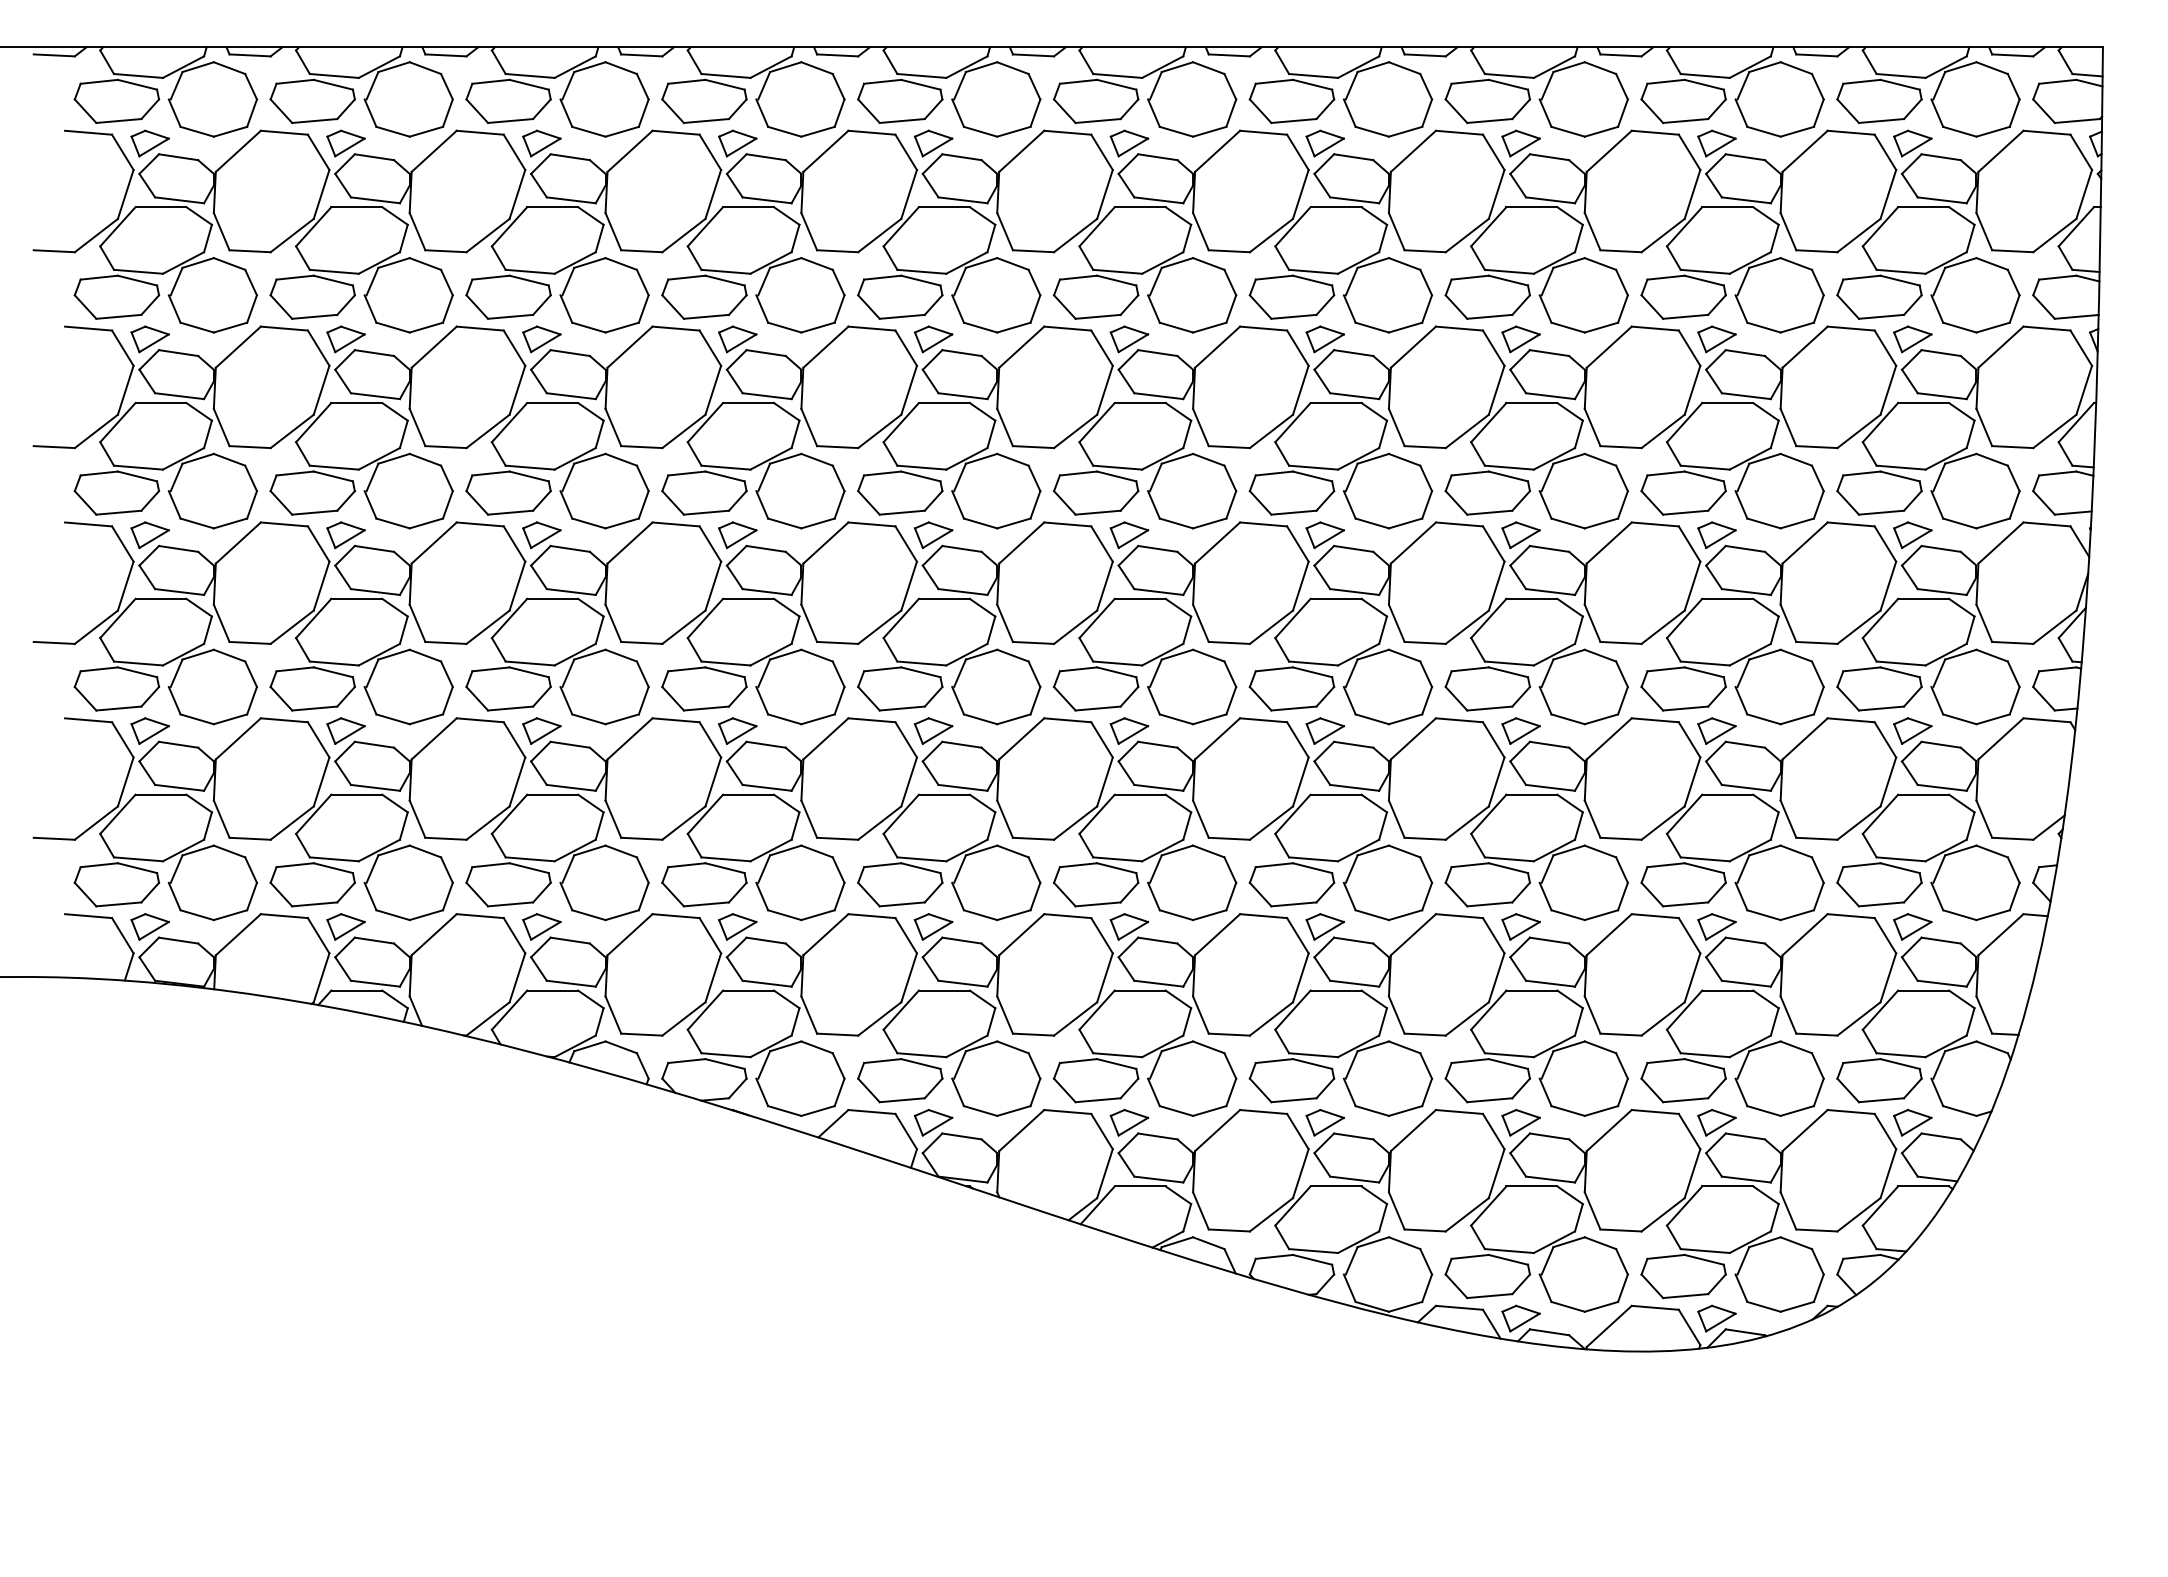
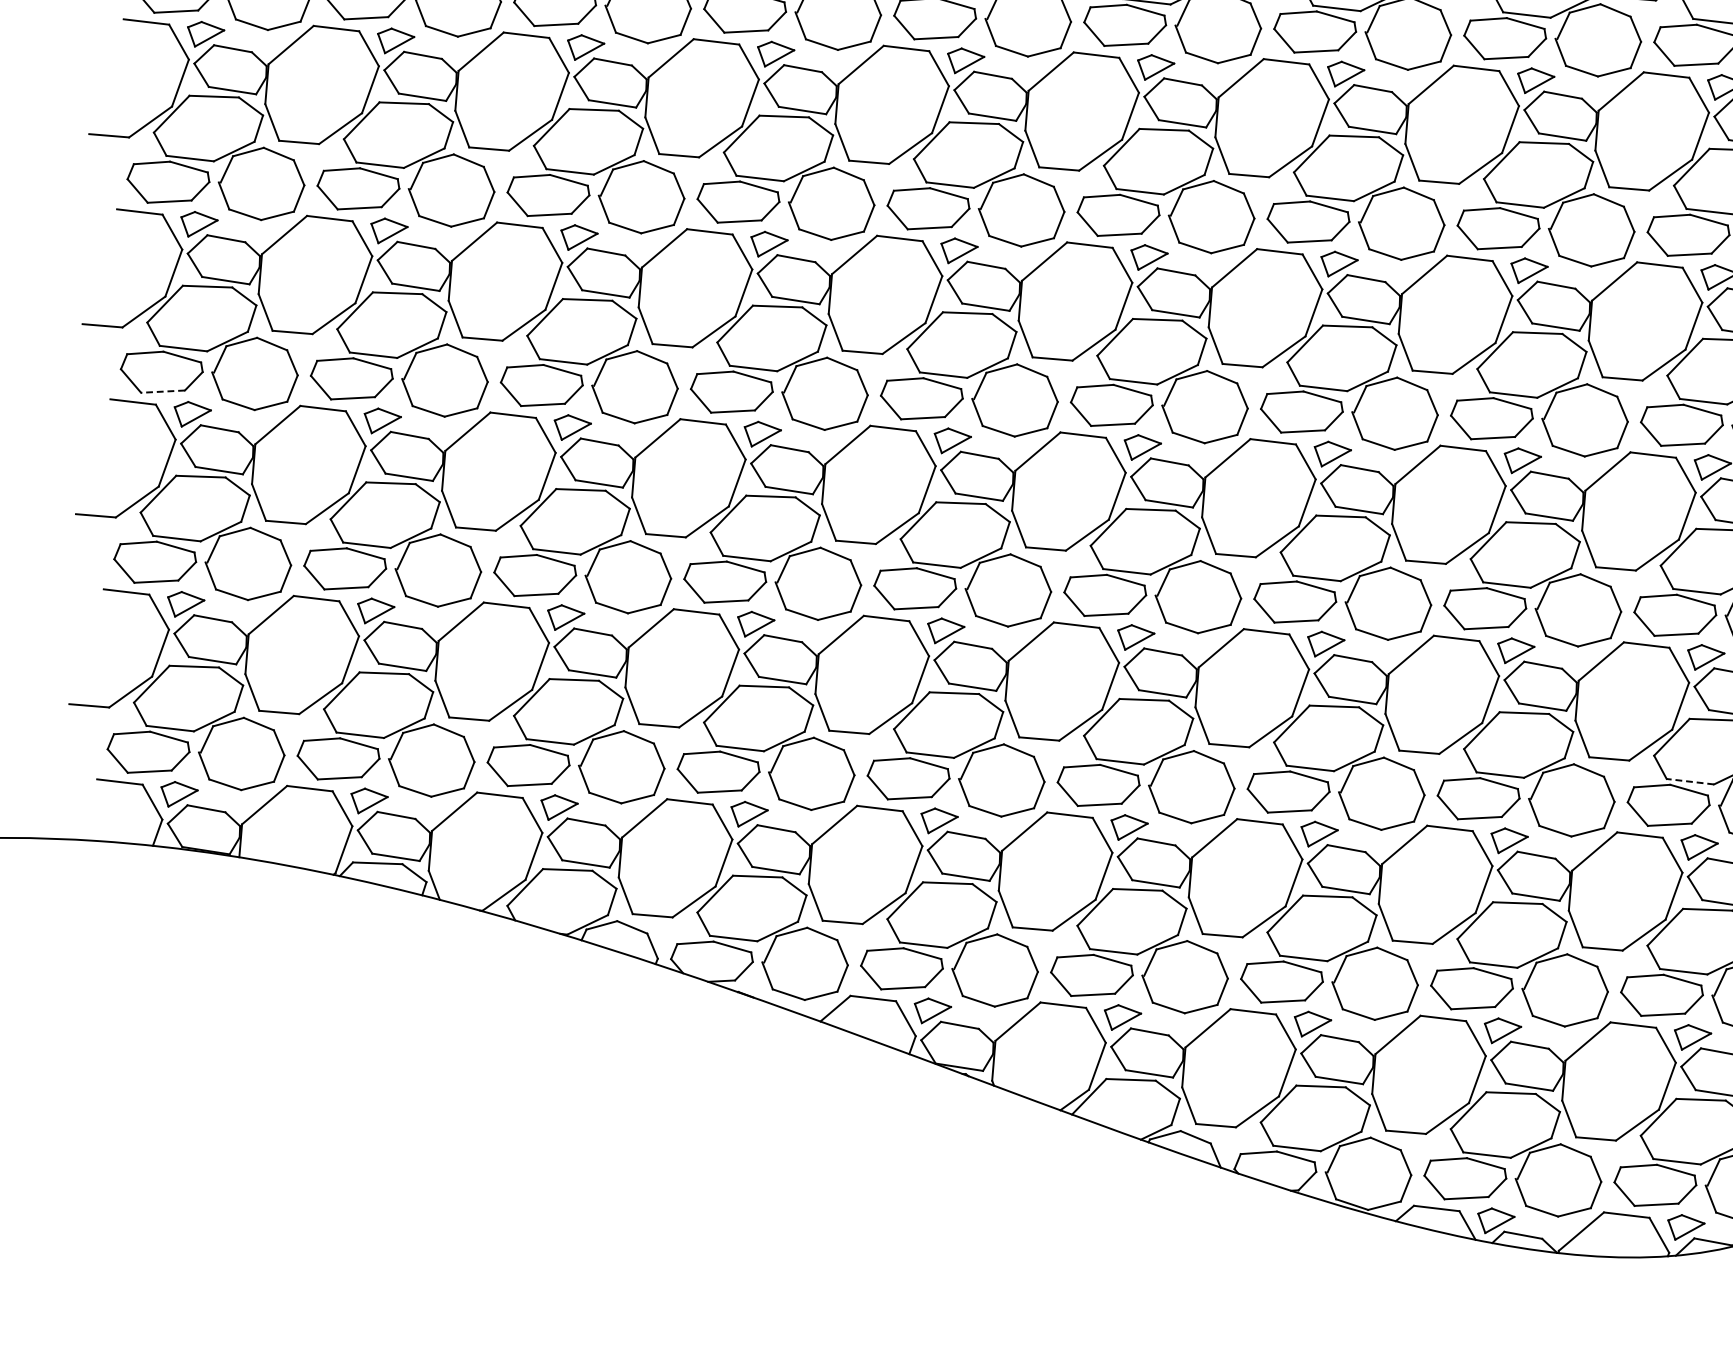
line: (118, 512) -> (162, 391), solid -> dashed
line: (1705, 859) -> (1690, 781), solid -> dashed

